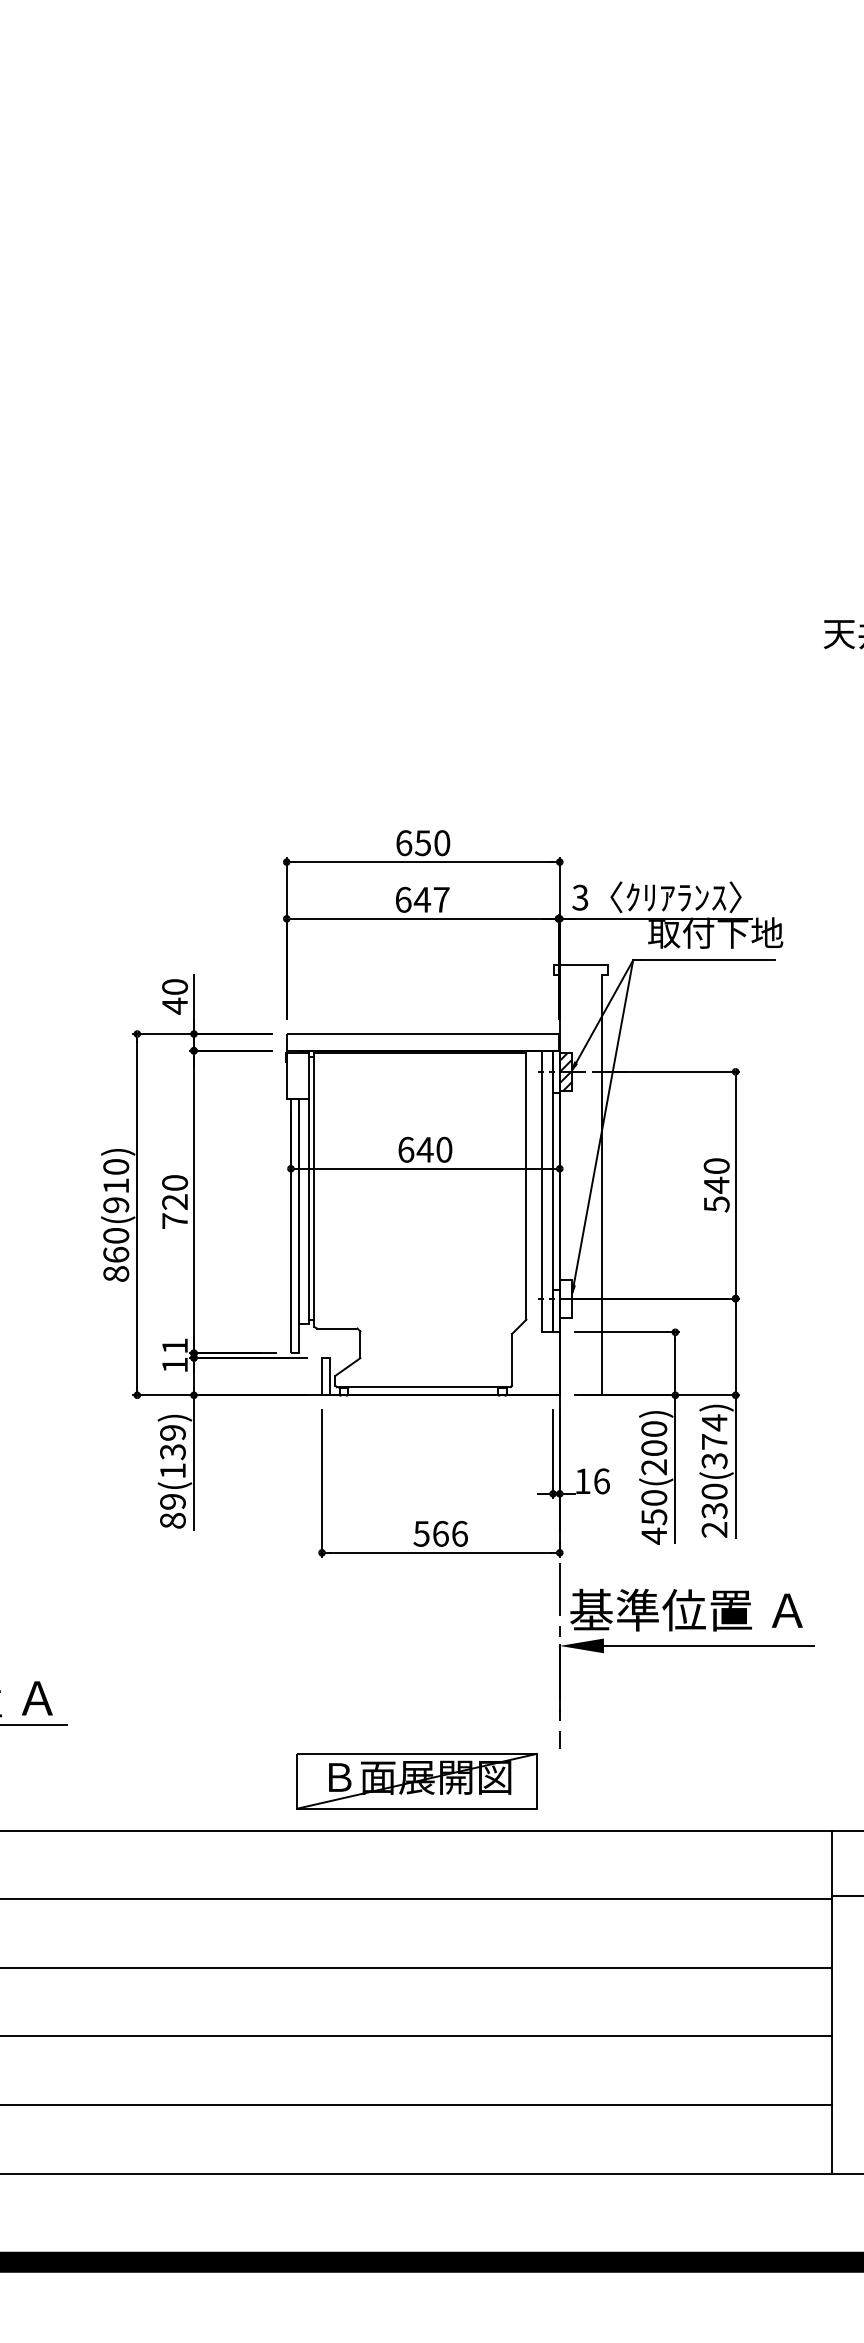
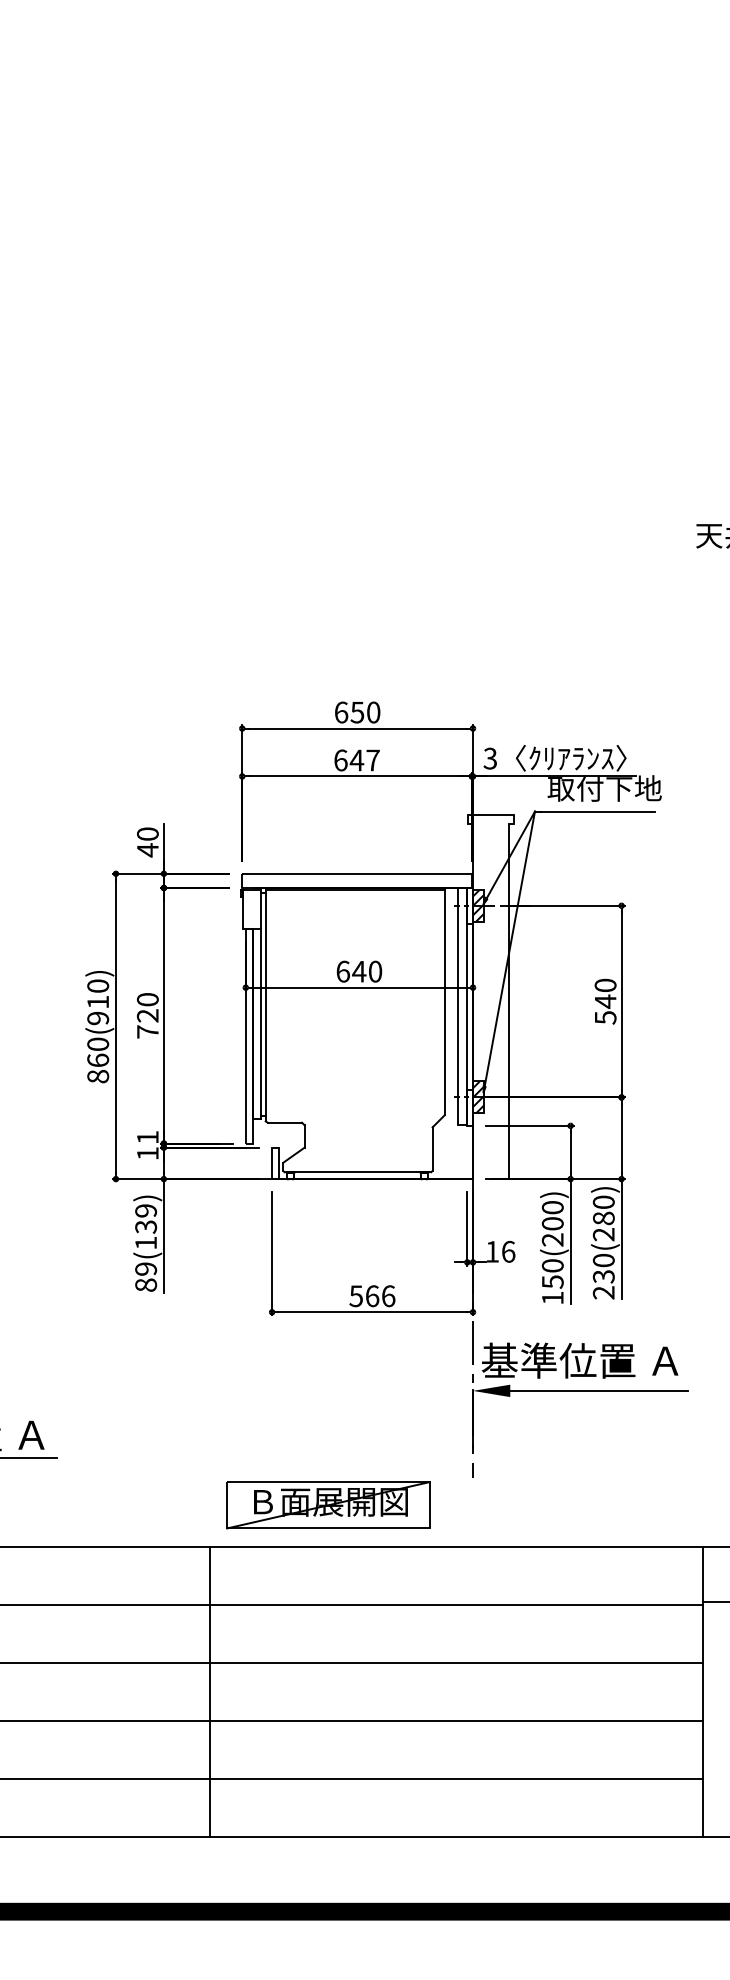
hatch: (565, 1298) -> (477, 1097), added
text: (714, 1441) -> (603, 1218), 230(374) -> 230(280)
text: (653, 1536) -> (552, 1298), 450(200) -> 150(200)
part: (417, 1781) -> (328, 1505), moved
line: (249, 2002) -> (210, 1692), added

